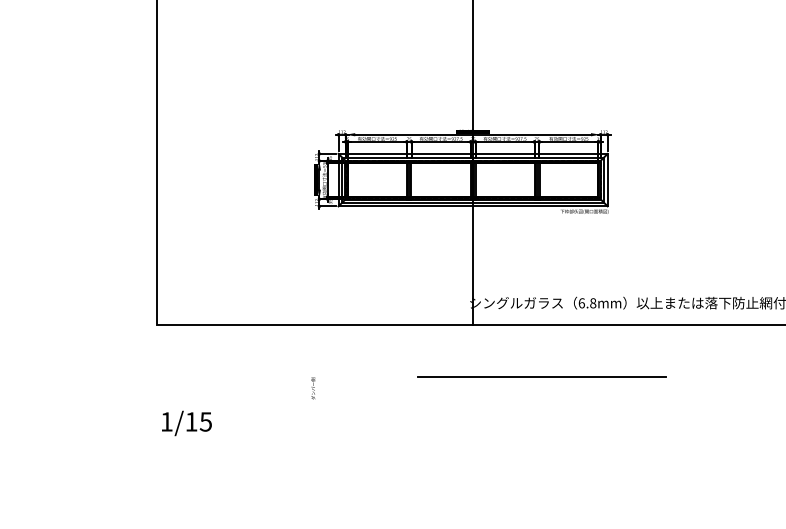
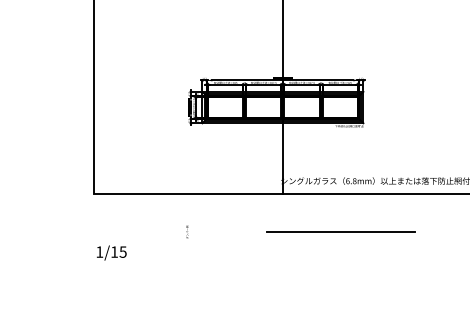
line: (541, 375) -> (340, 231), moved

